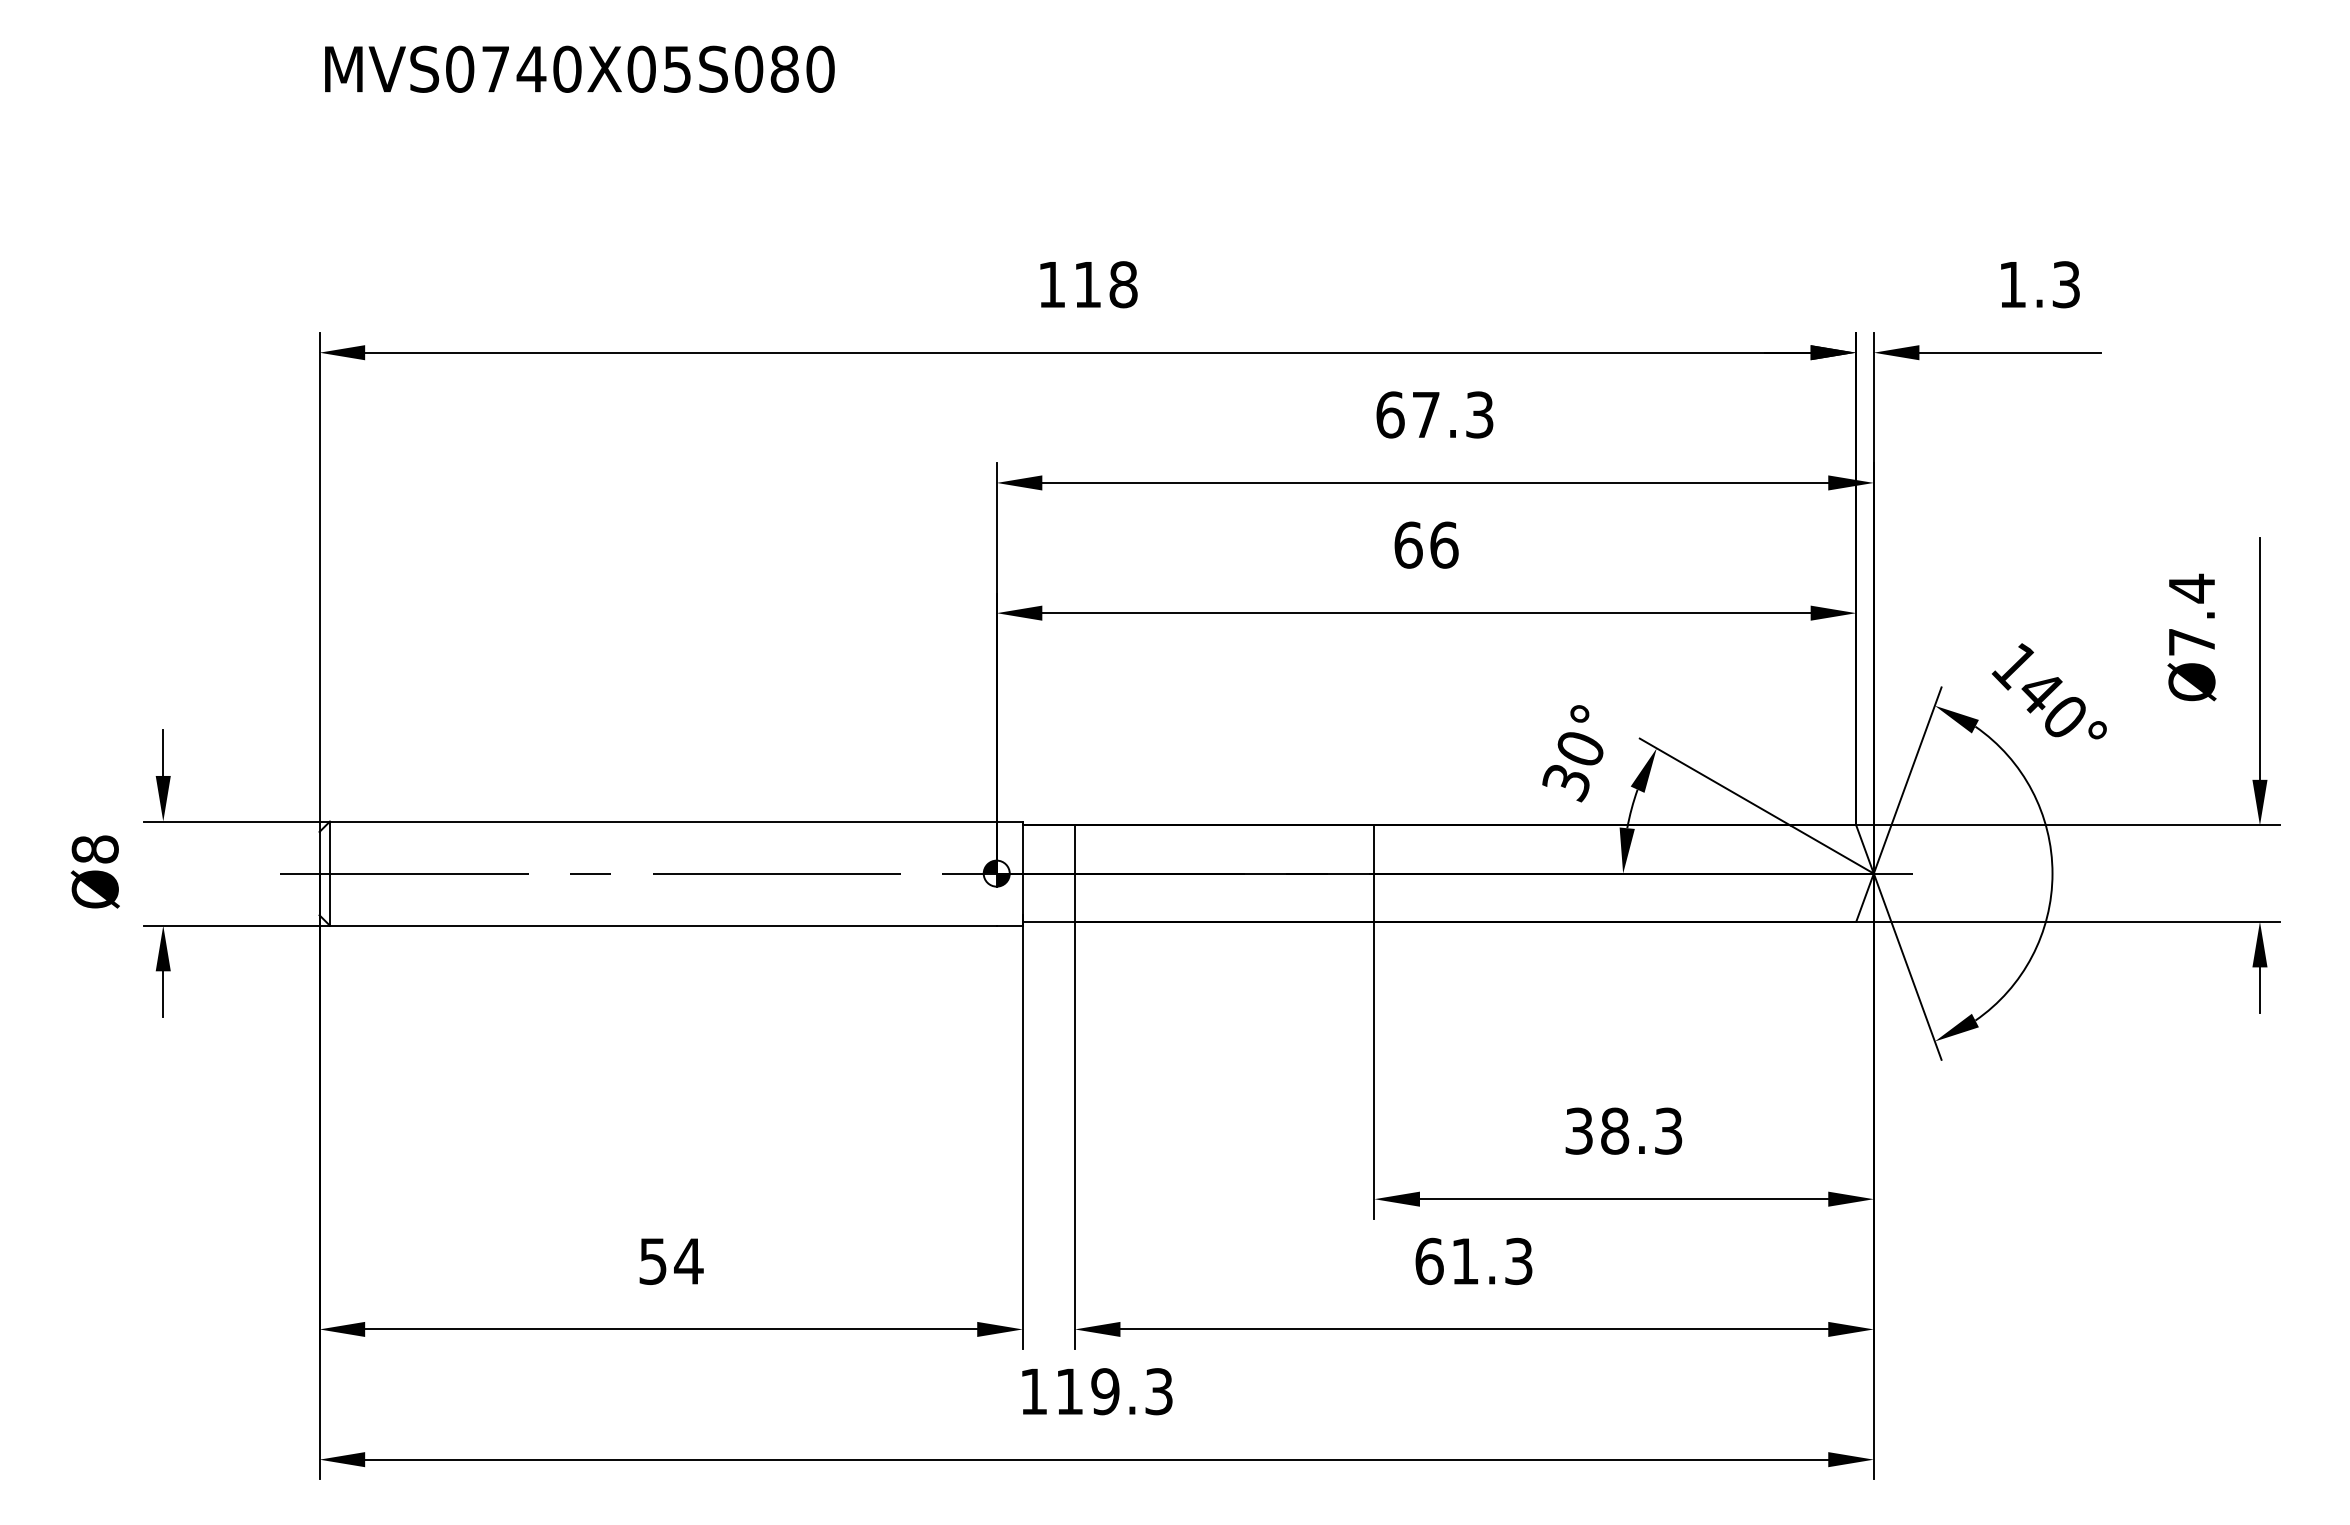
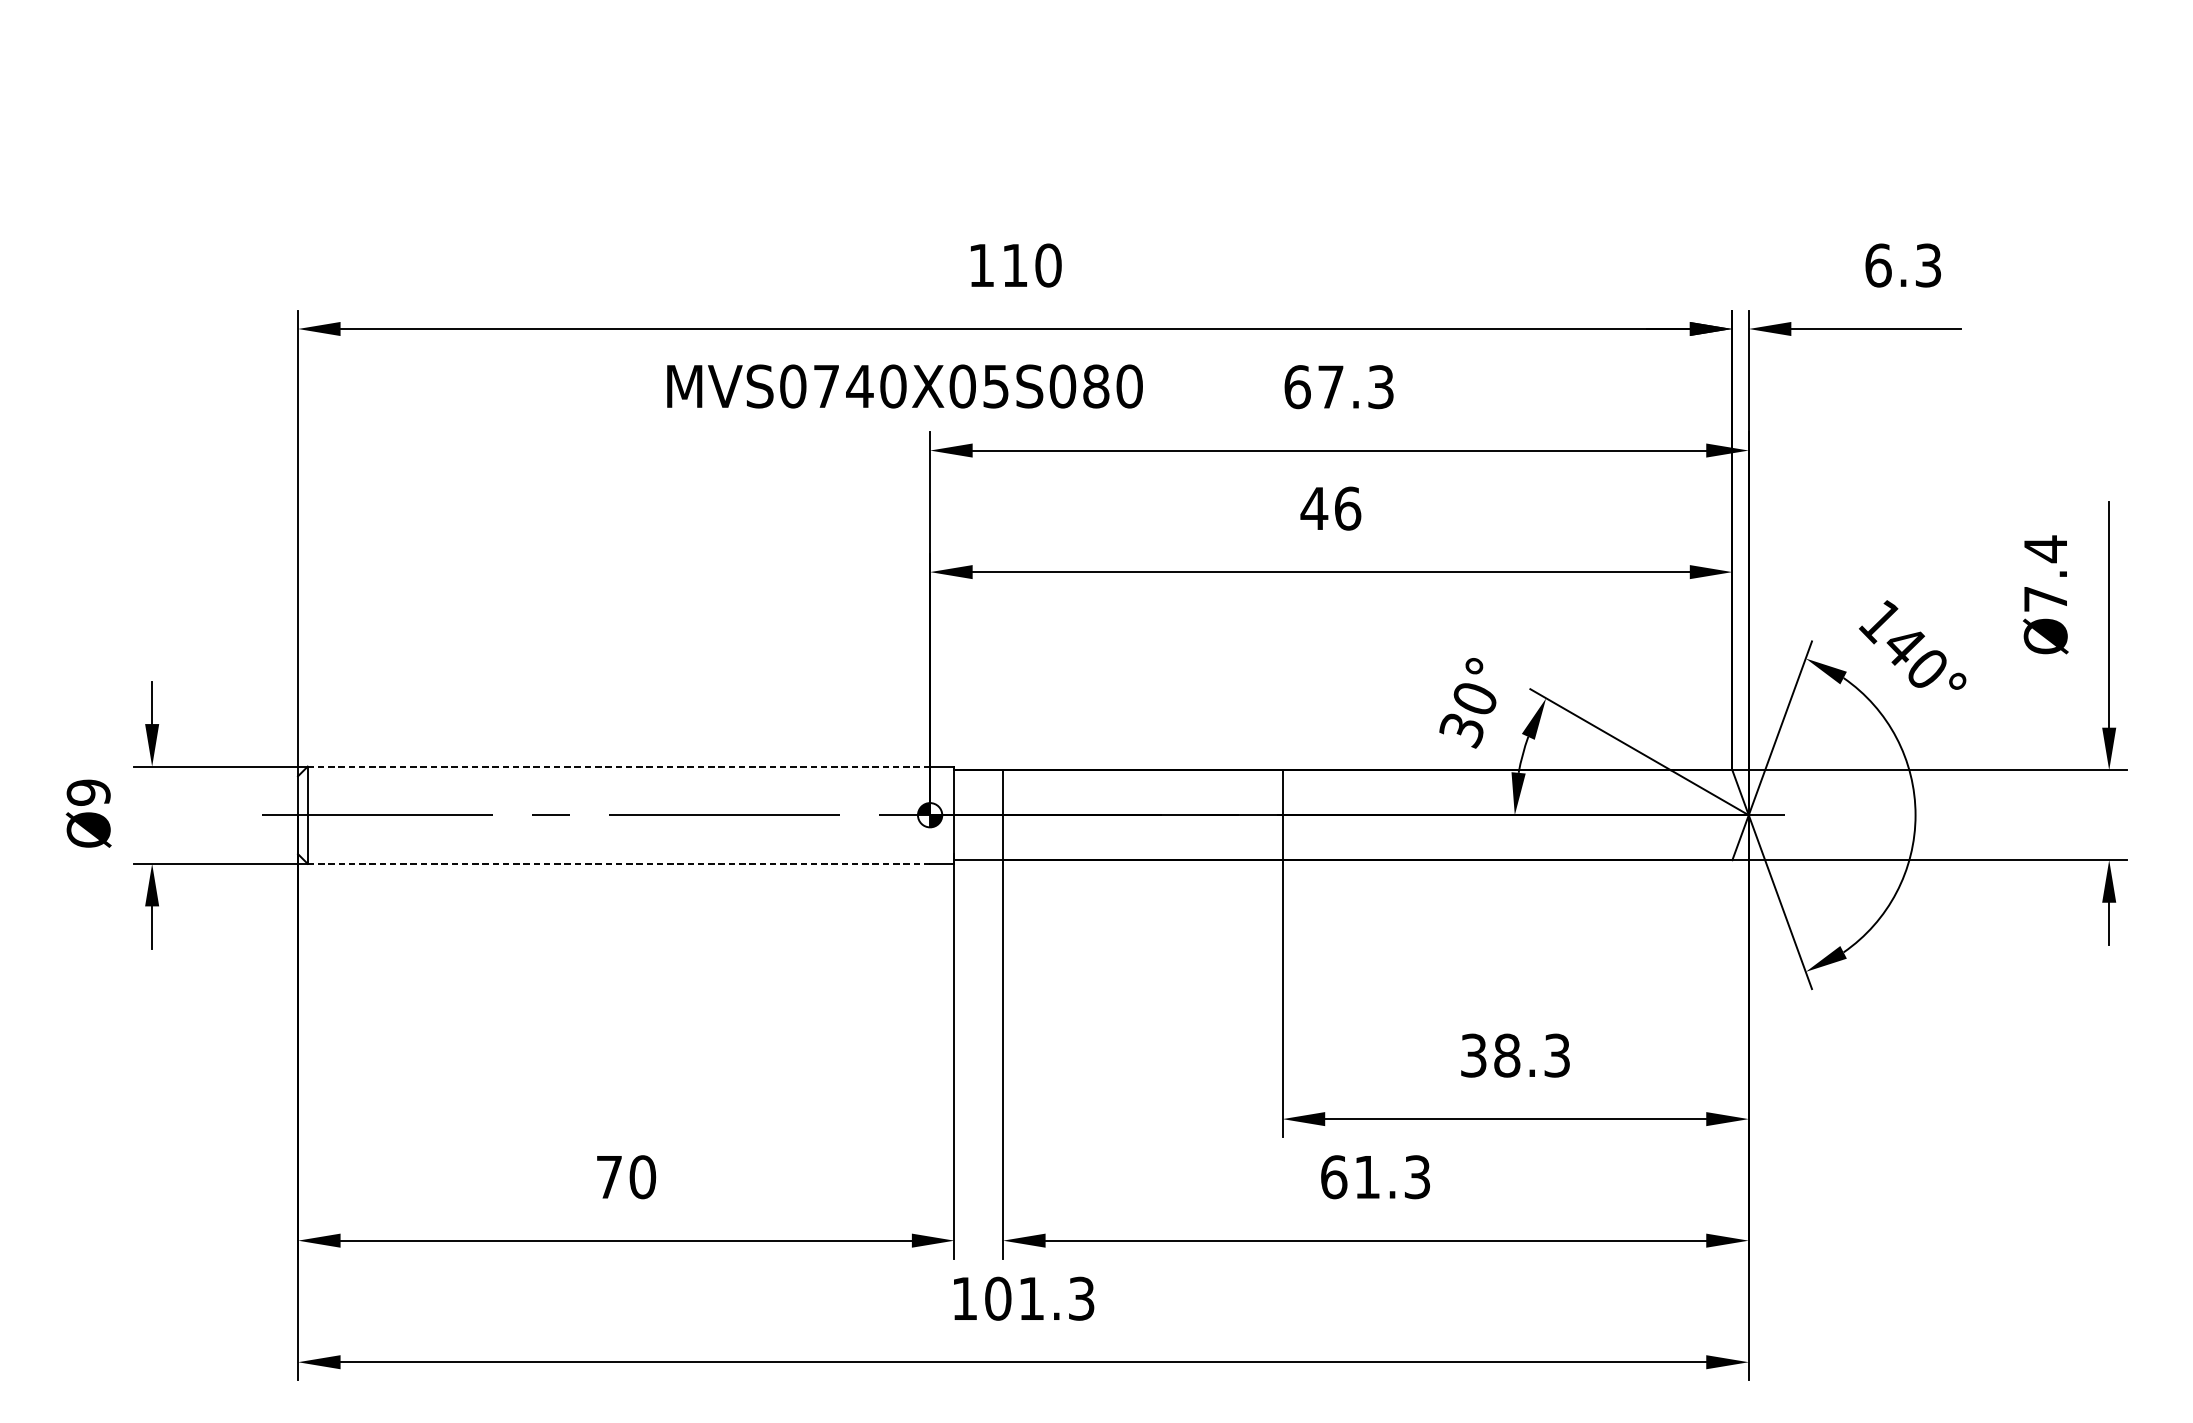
text: (579, 68) -> (904, 385), moved
text: (1123, 284) -> (1048, 265), 118 -> 110
text: (2013, 284) -> (1879, 265), 1.3 -> 6.3
text: (1408, 544) -> (1314, 508), 66 -> 46
line: (662, 821) -> (618, 766), solid -> dashed
text: (94, 849) -> (87, 792), Ø8 -> Ø9
line: (663, 925) -> (619, 863), solid -> dashed
text: (671, 1261) -> (626, 1177), 54 -> 70
text: (1087, 1391) -> (1014, 1298), 119.3 -> 101.3

